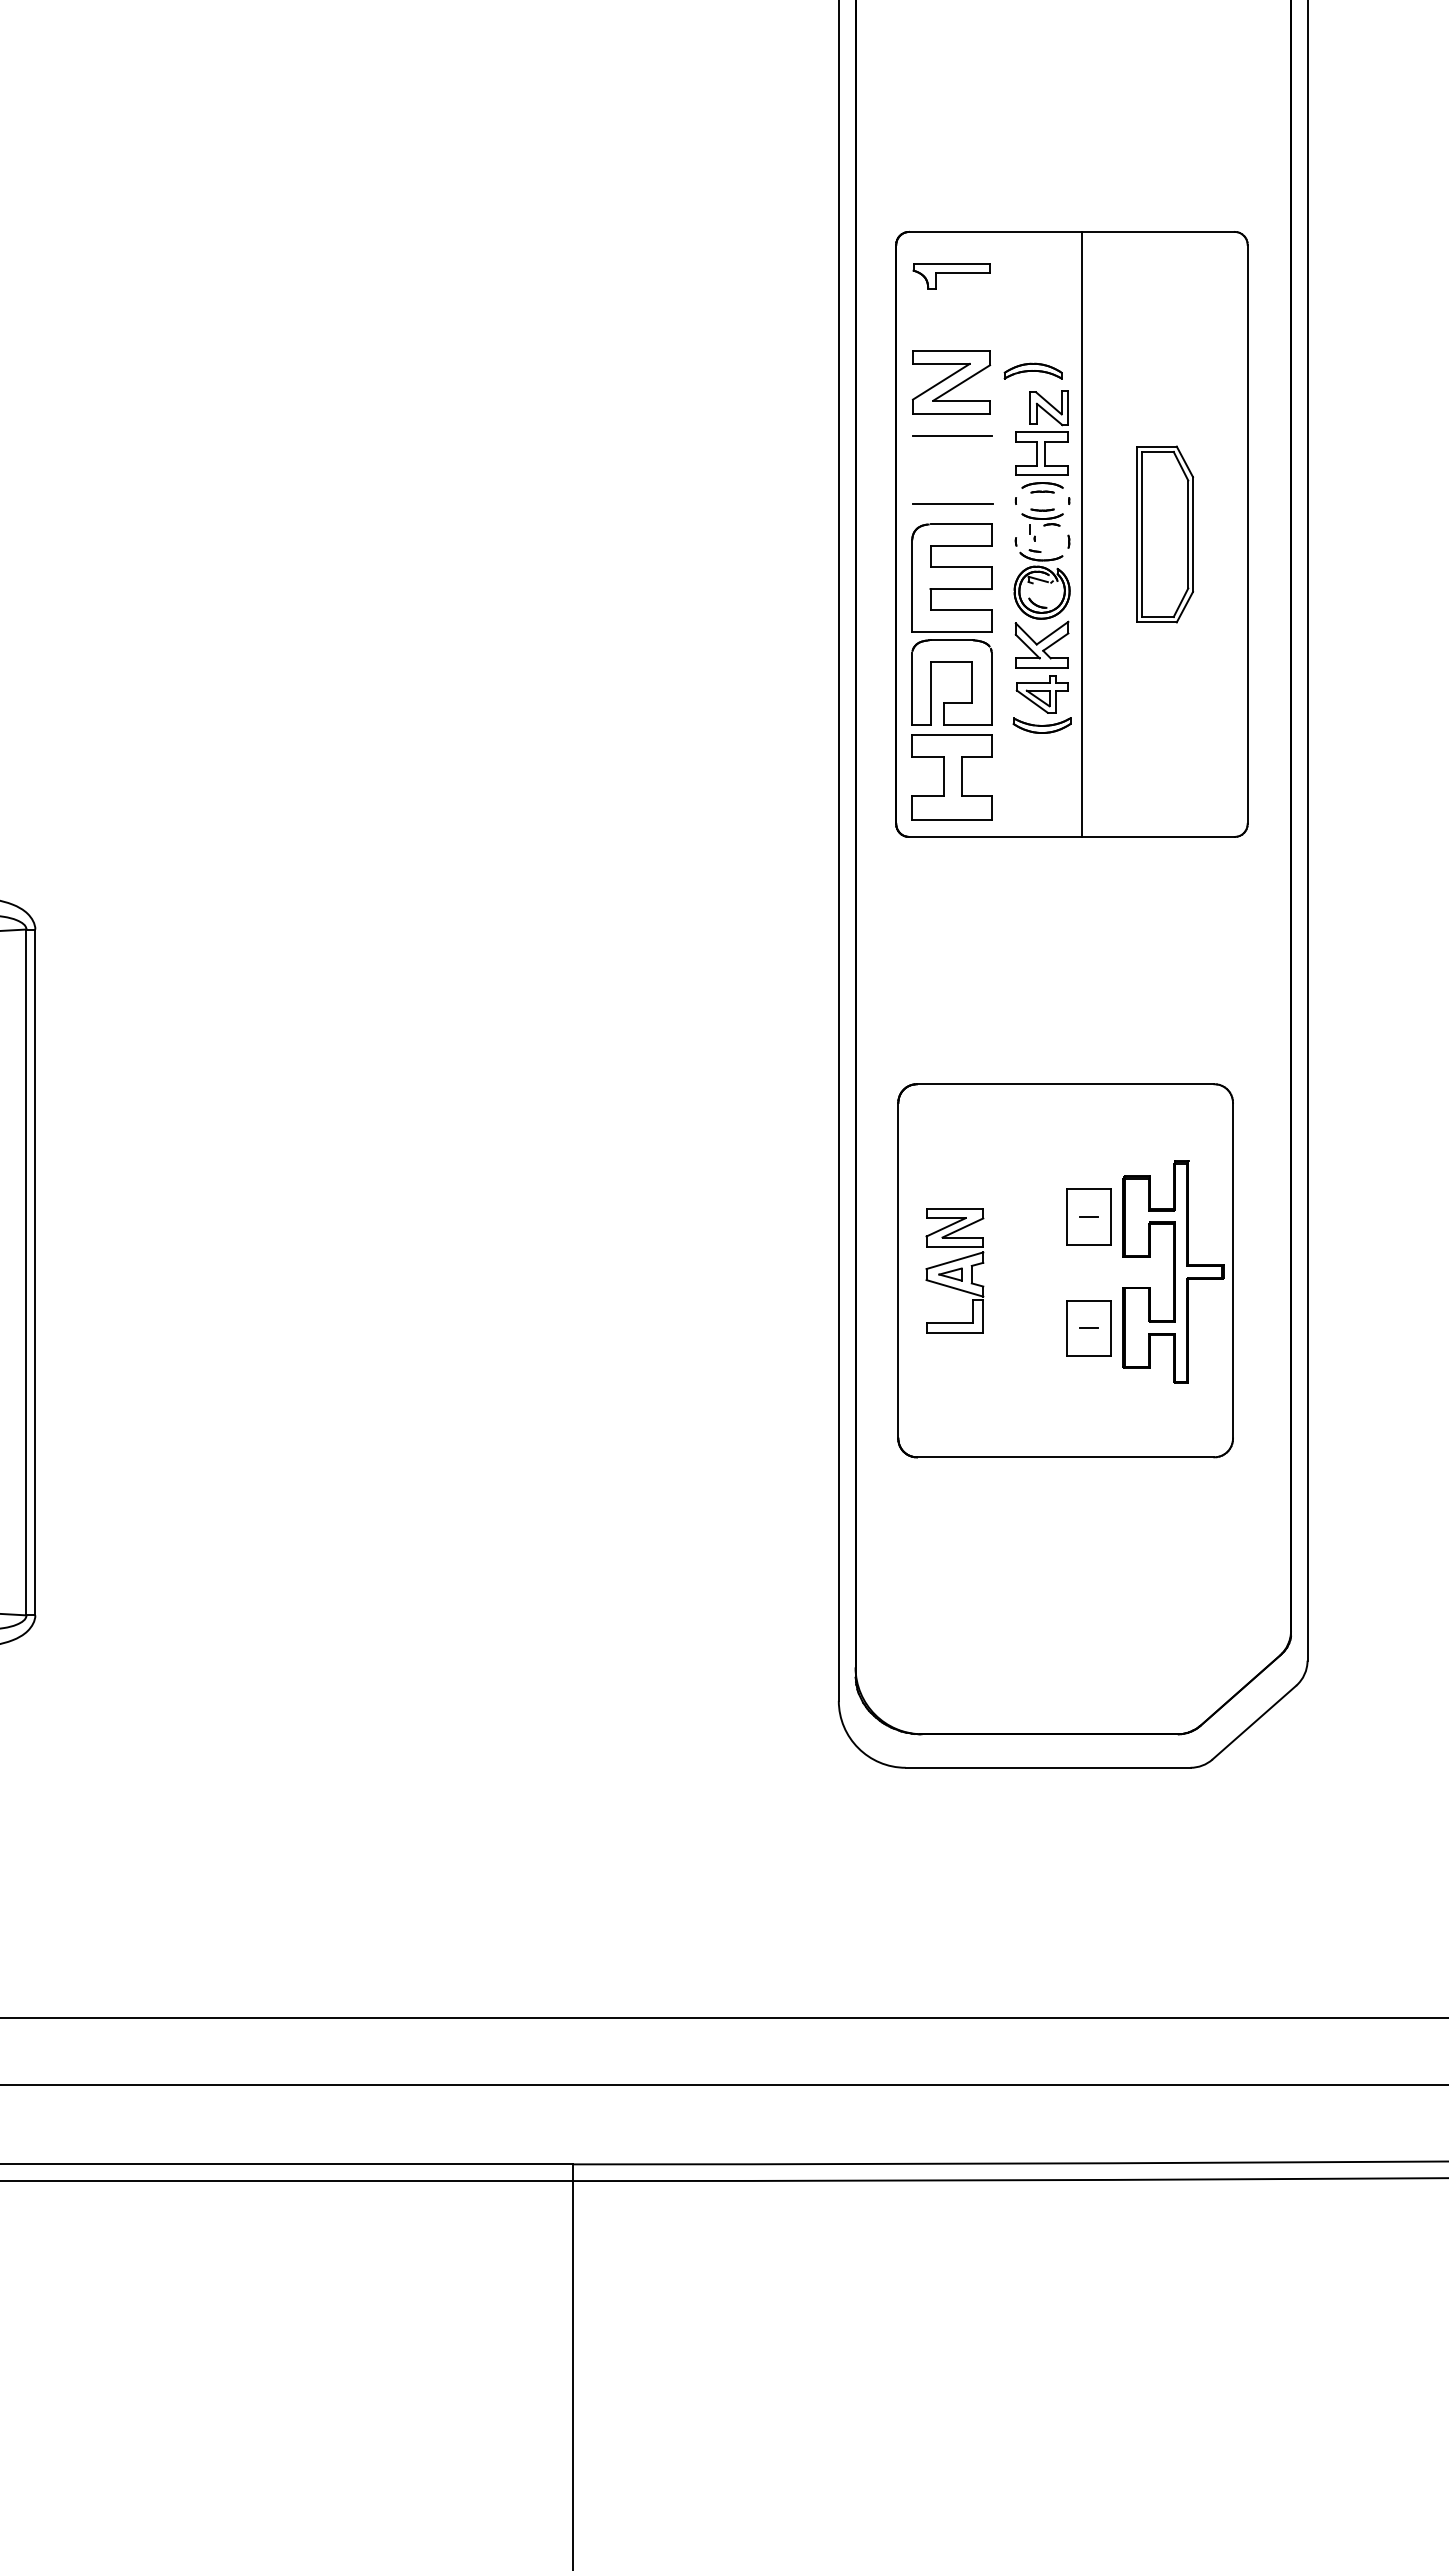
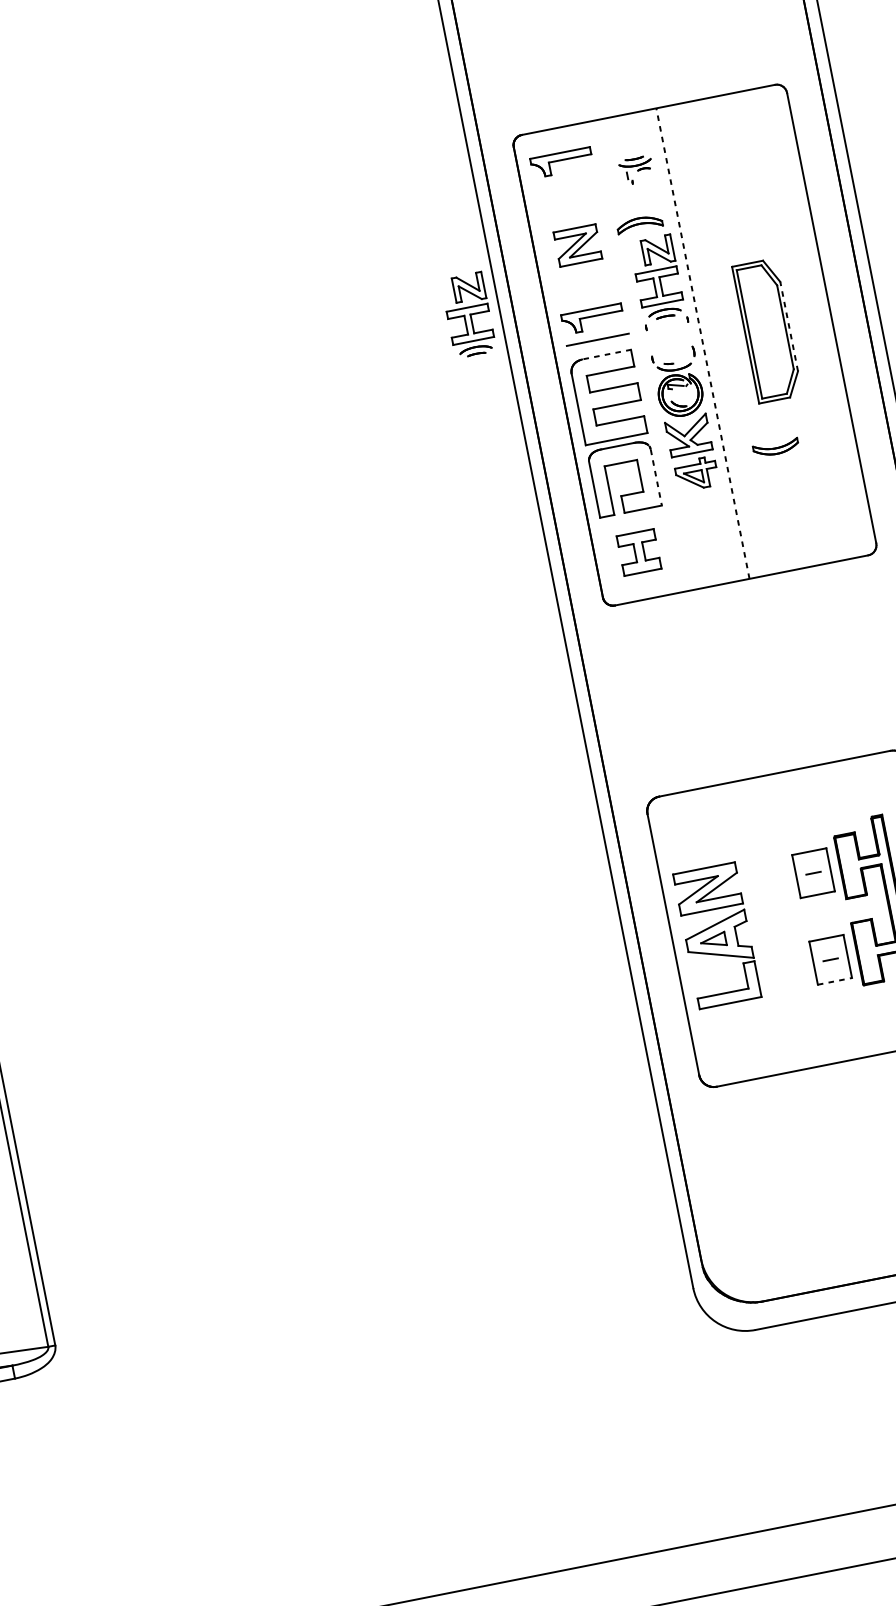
part: (951, 382) -> (577, 245), size x0.7
line: (952, 436) -> (587, 287), removed
part: (798, 441) -> (468, 315), added
part: (951, 477) -> (592, 319), added
line: (961, 524) -> (607, 354), solid -> dashed
part: (1042, 524) -> (636, 170), moved
line: (1082, 534) -> (703, 343), solid -> dashed
line: (1193, 534) -> (789, 326), solid -> dashed
line: (991, 688) -> (656, 477), solid -> dashed
part: (1041, 725) -> (775, 448), moved
part: (951, 777) -> (638, 552), size x0.6
part: (954, 1270) -> (717, 935), size x1.4
line: (1089, 1355) -> (835, 981), solid -> dashed

